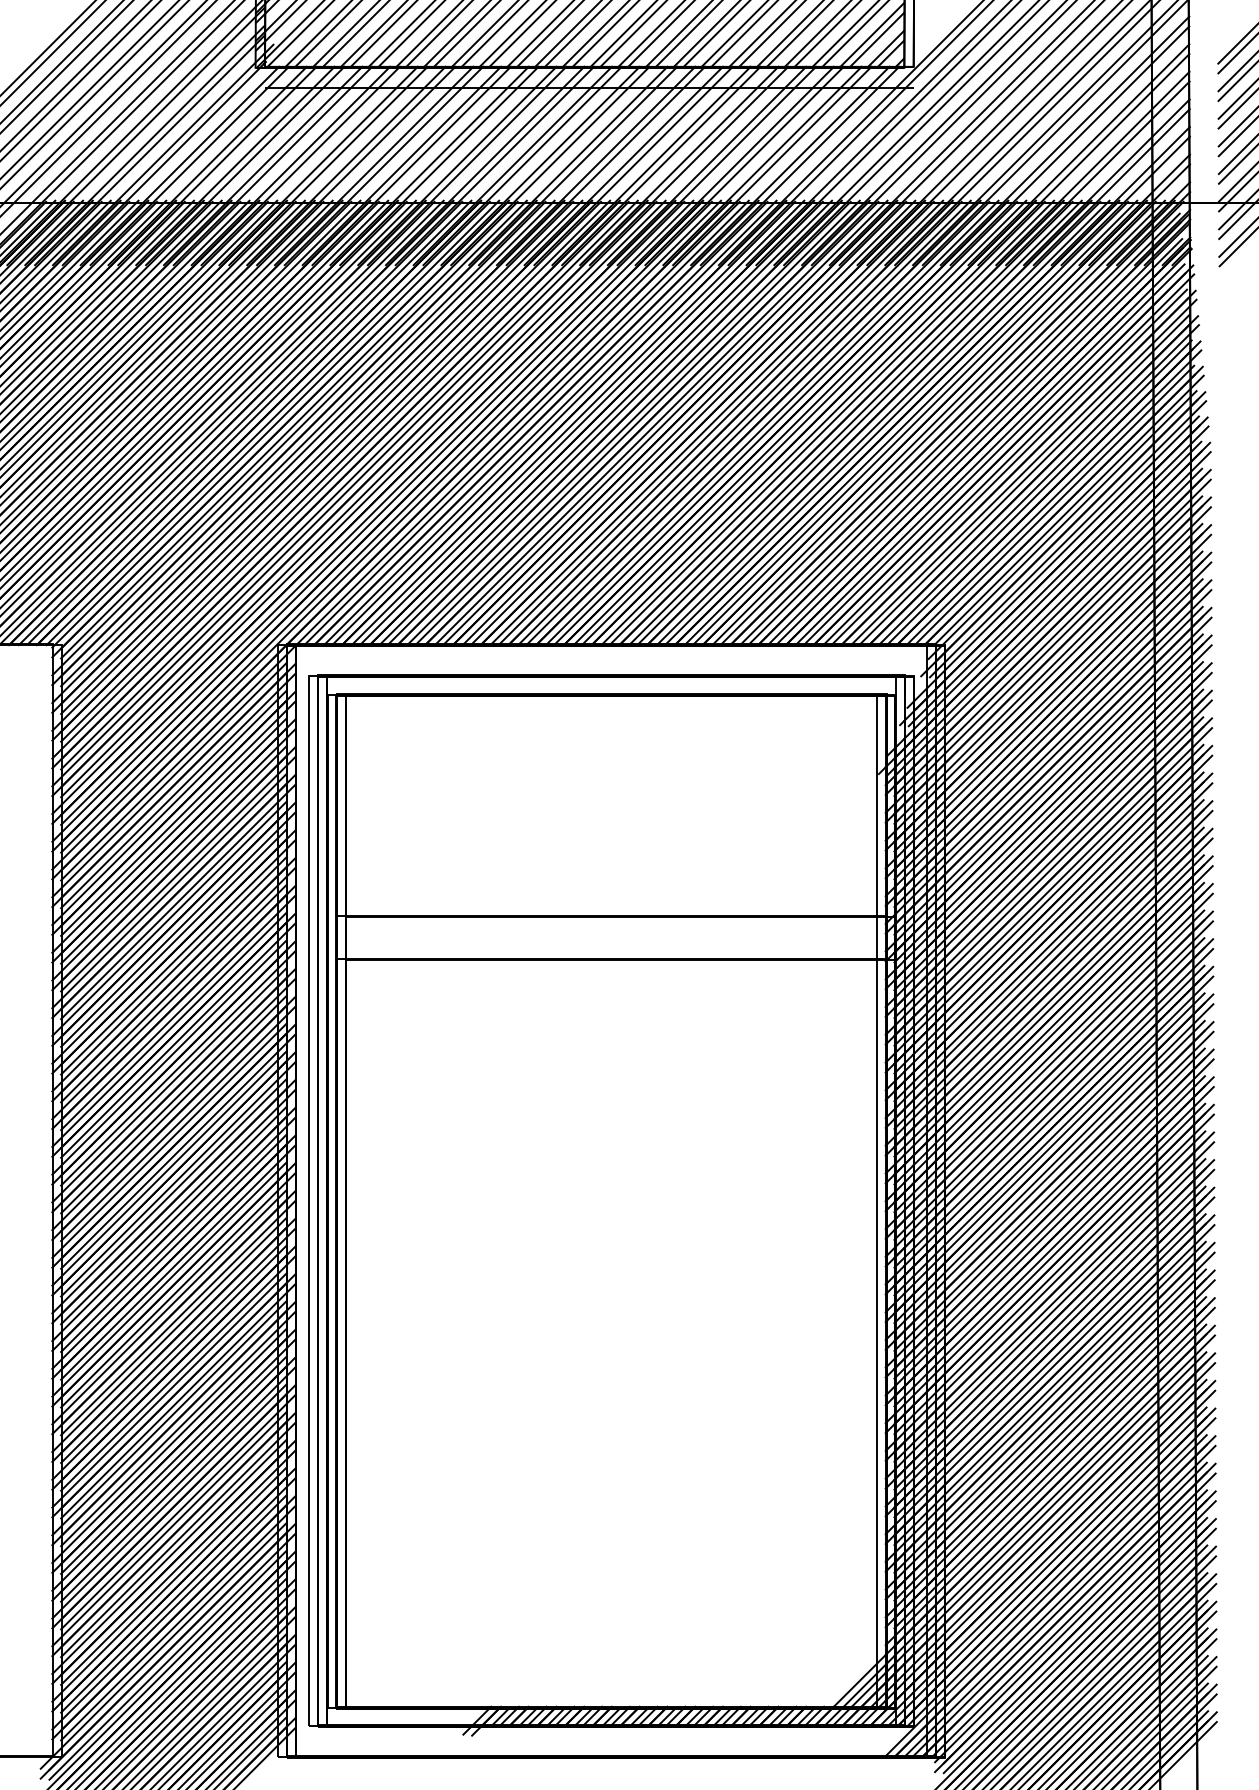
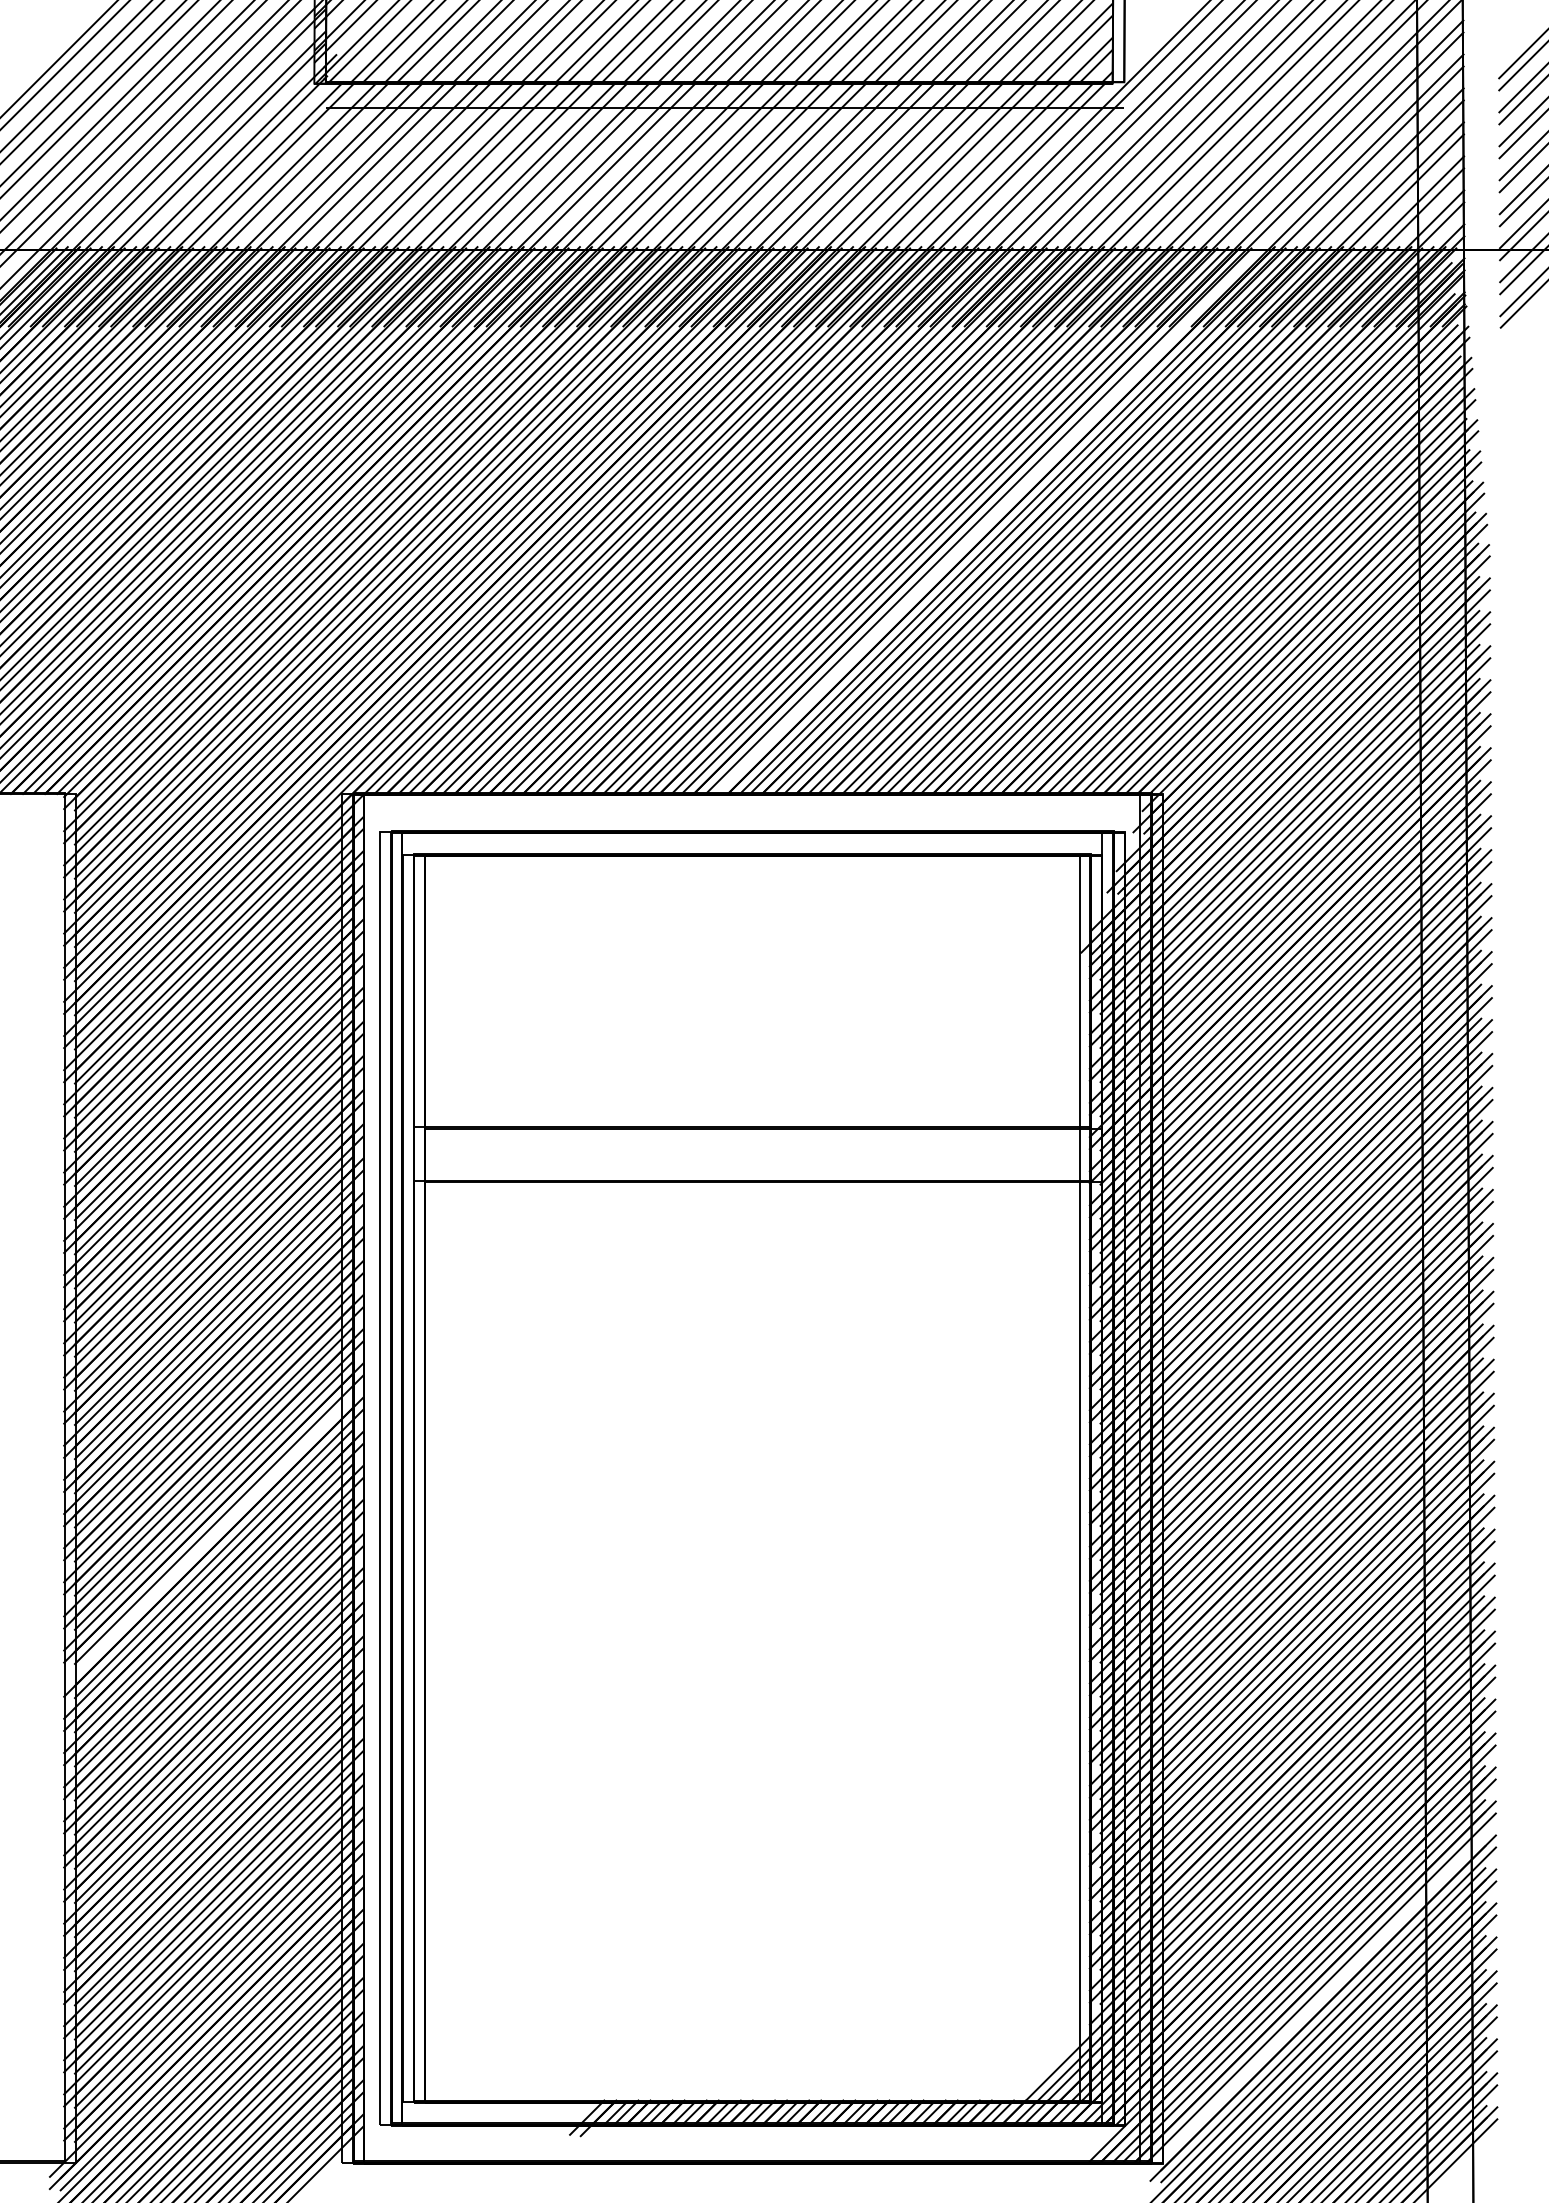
line: (804, 422) -> (989, 519), removed
line: (169, 1251) -> (208, 1540), removed
line: (1071, 1626) -> (1318, 2001), removed

